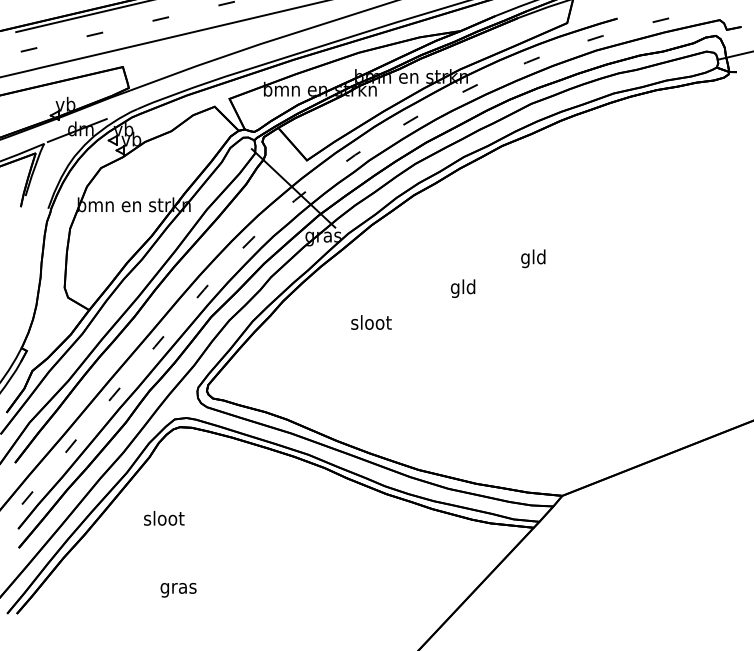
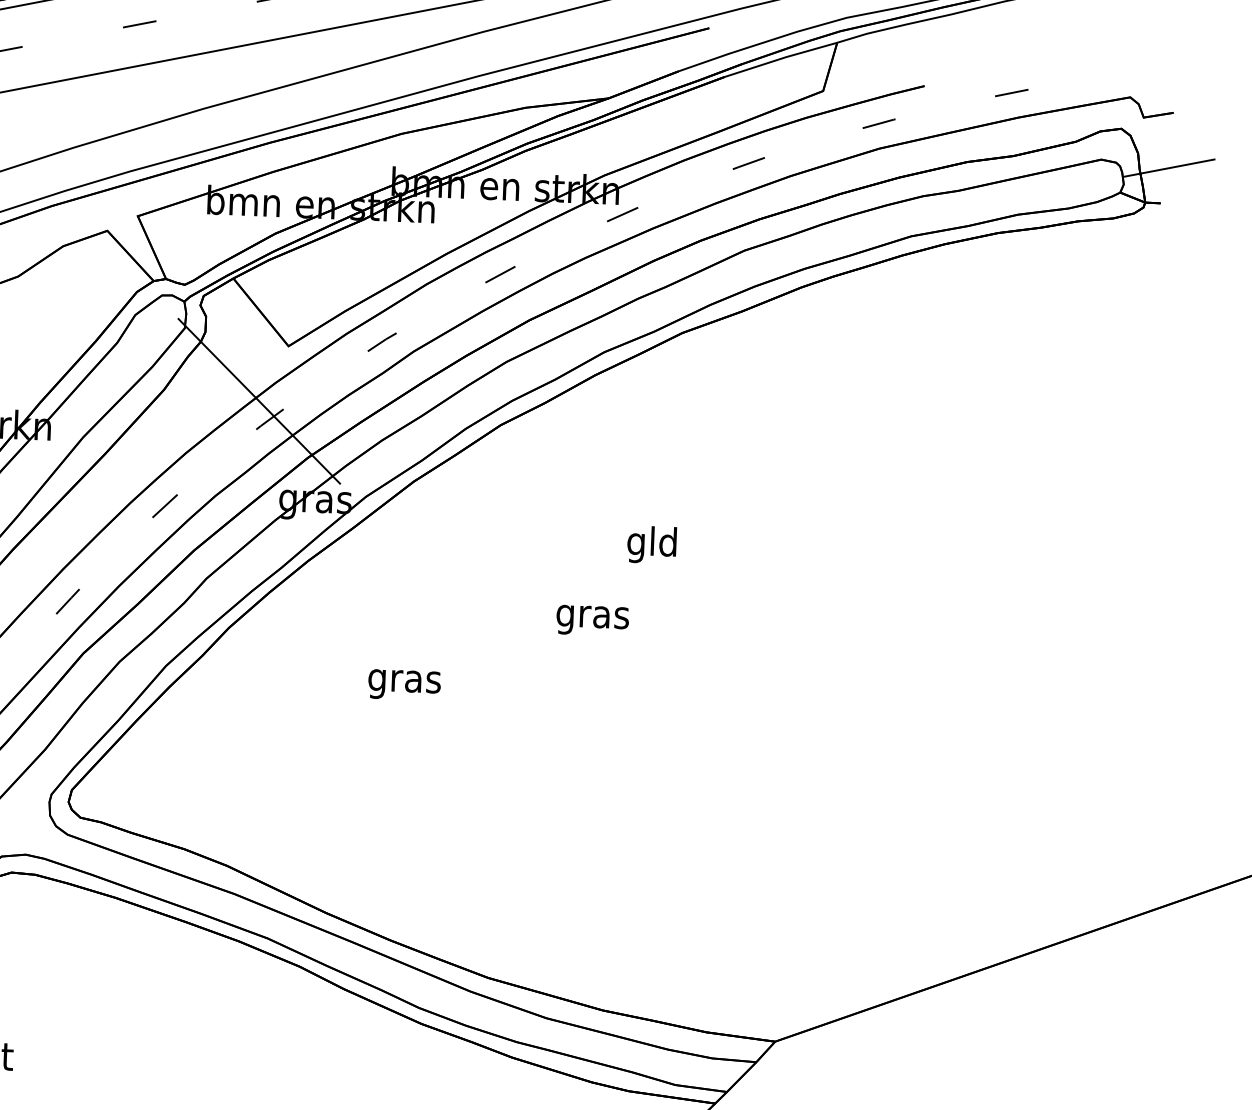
text: (533, 258) -> (652, 544), moved
text: (463, 288) -> (593, 616), gld -> gras
text: (371, 324) -> (405, 681), sloot -> gras

